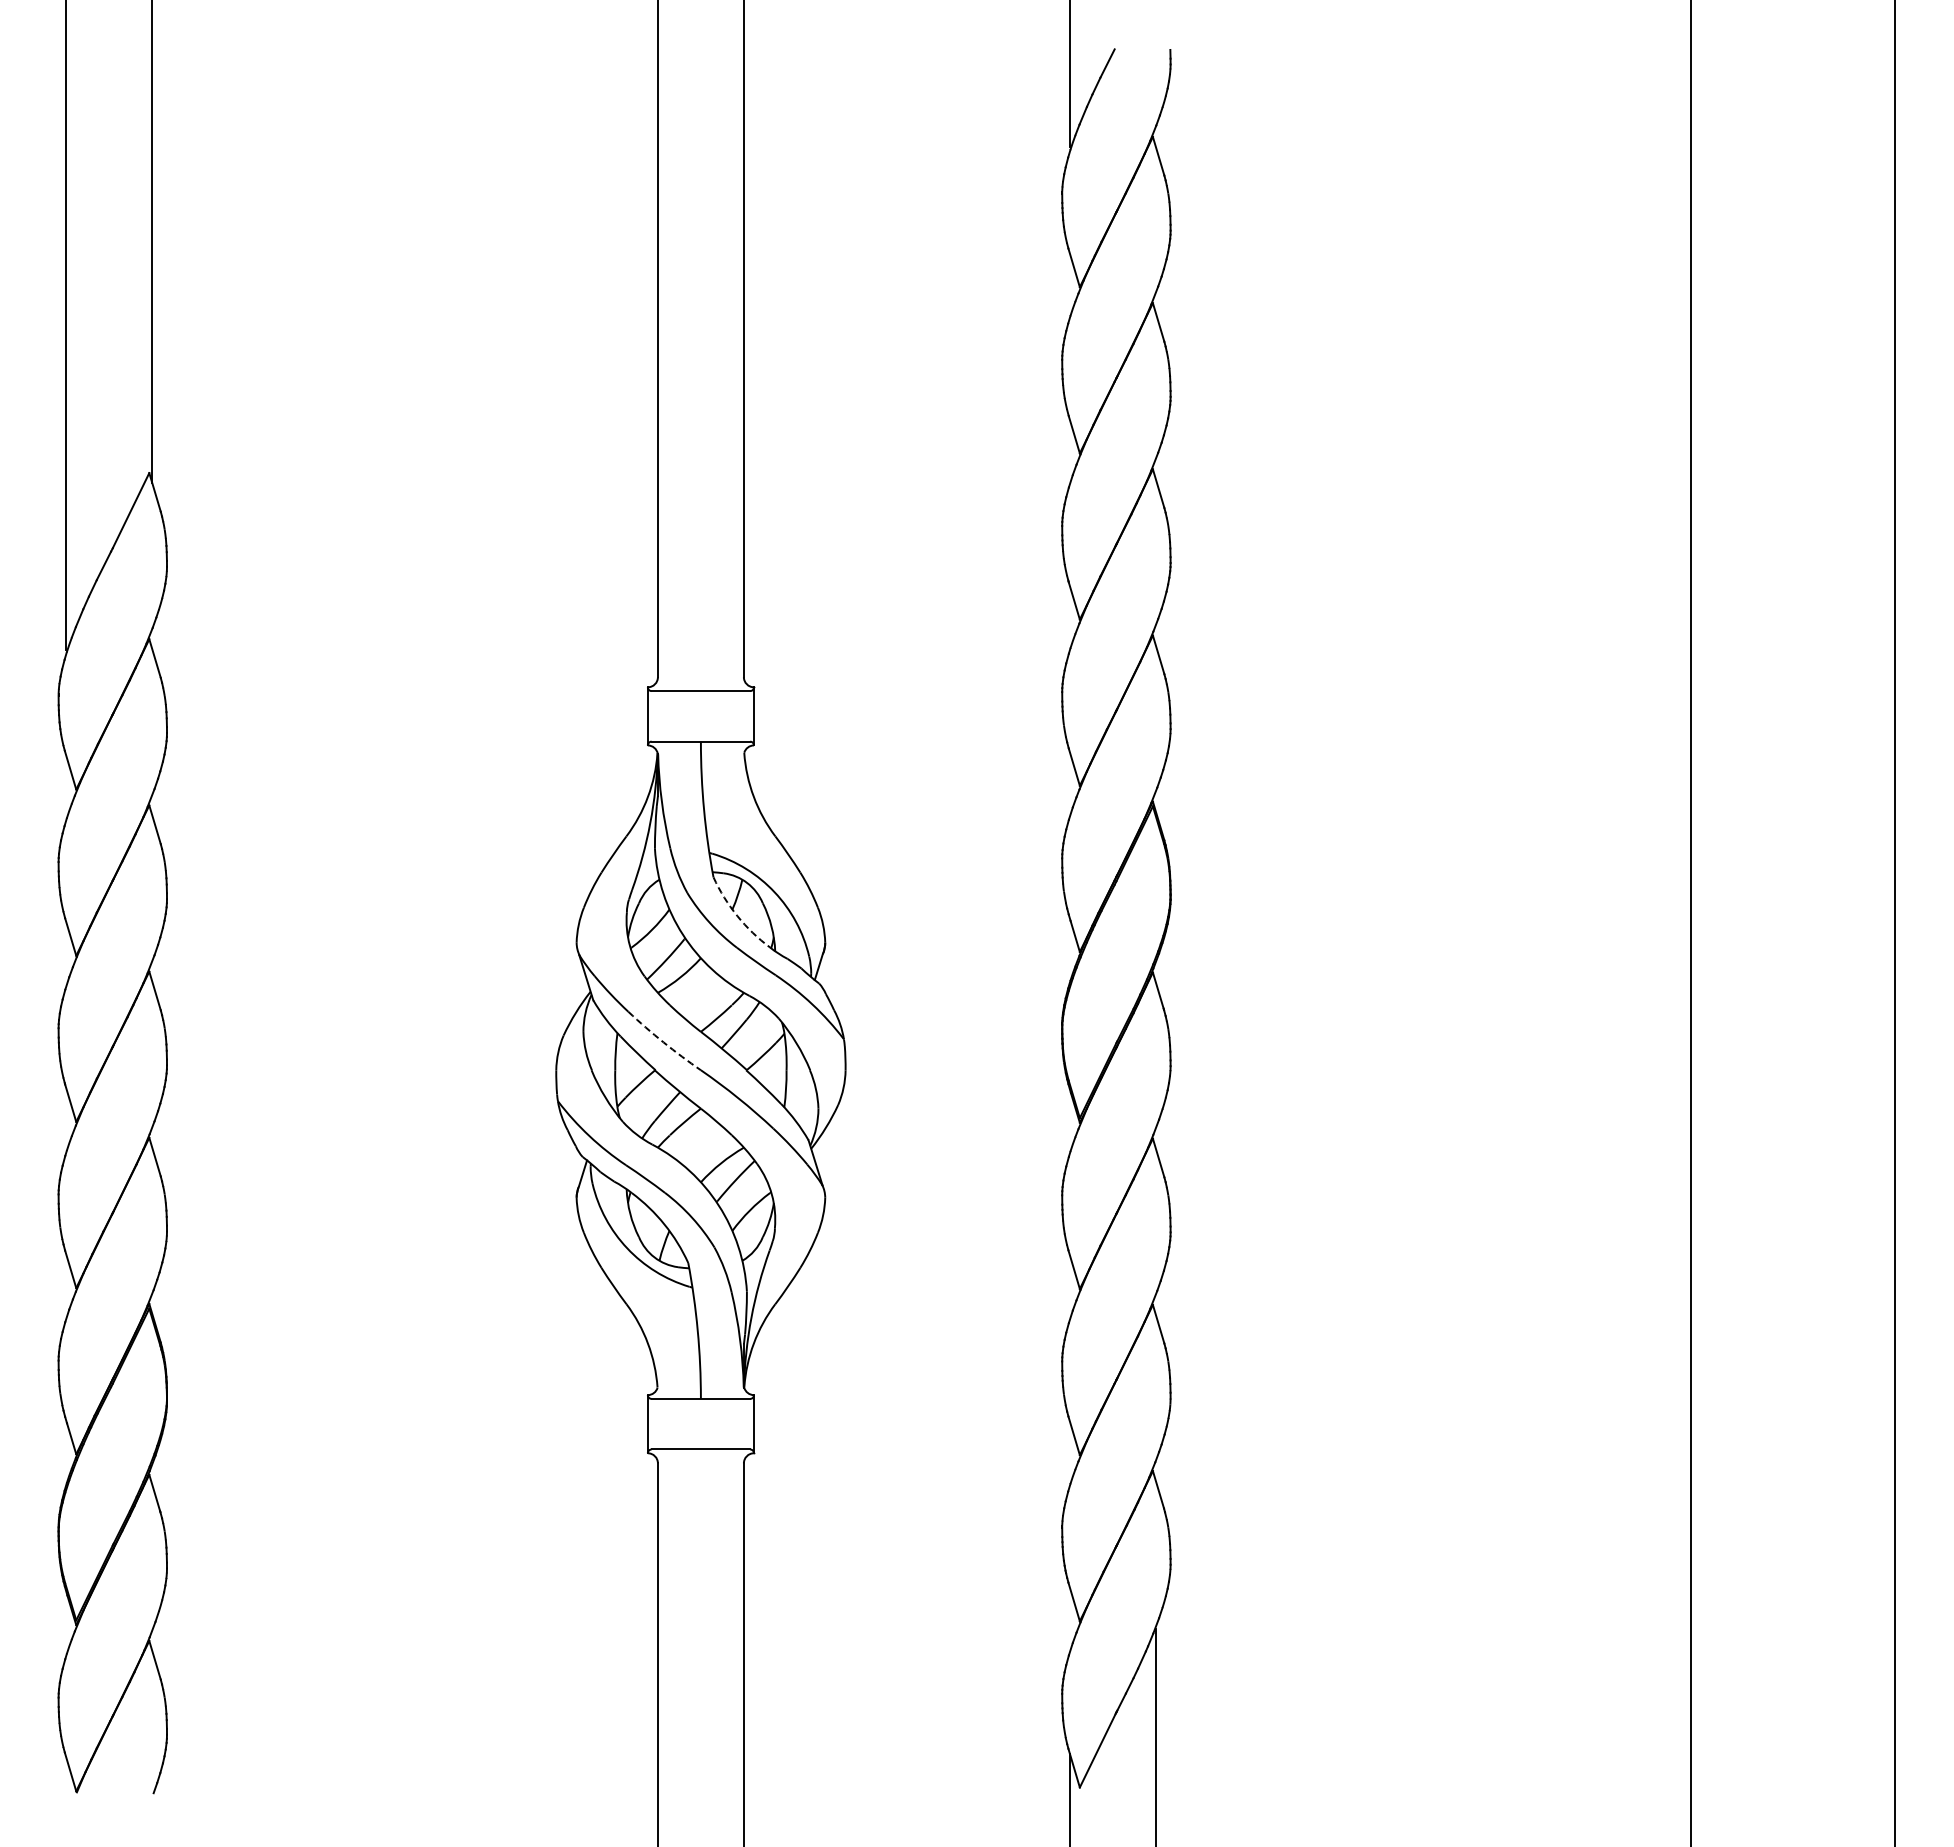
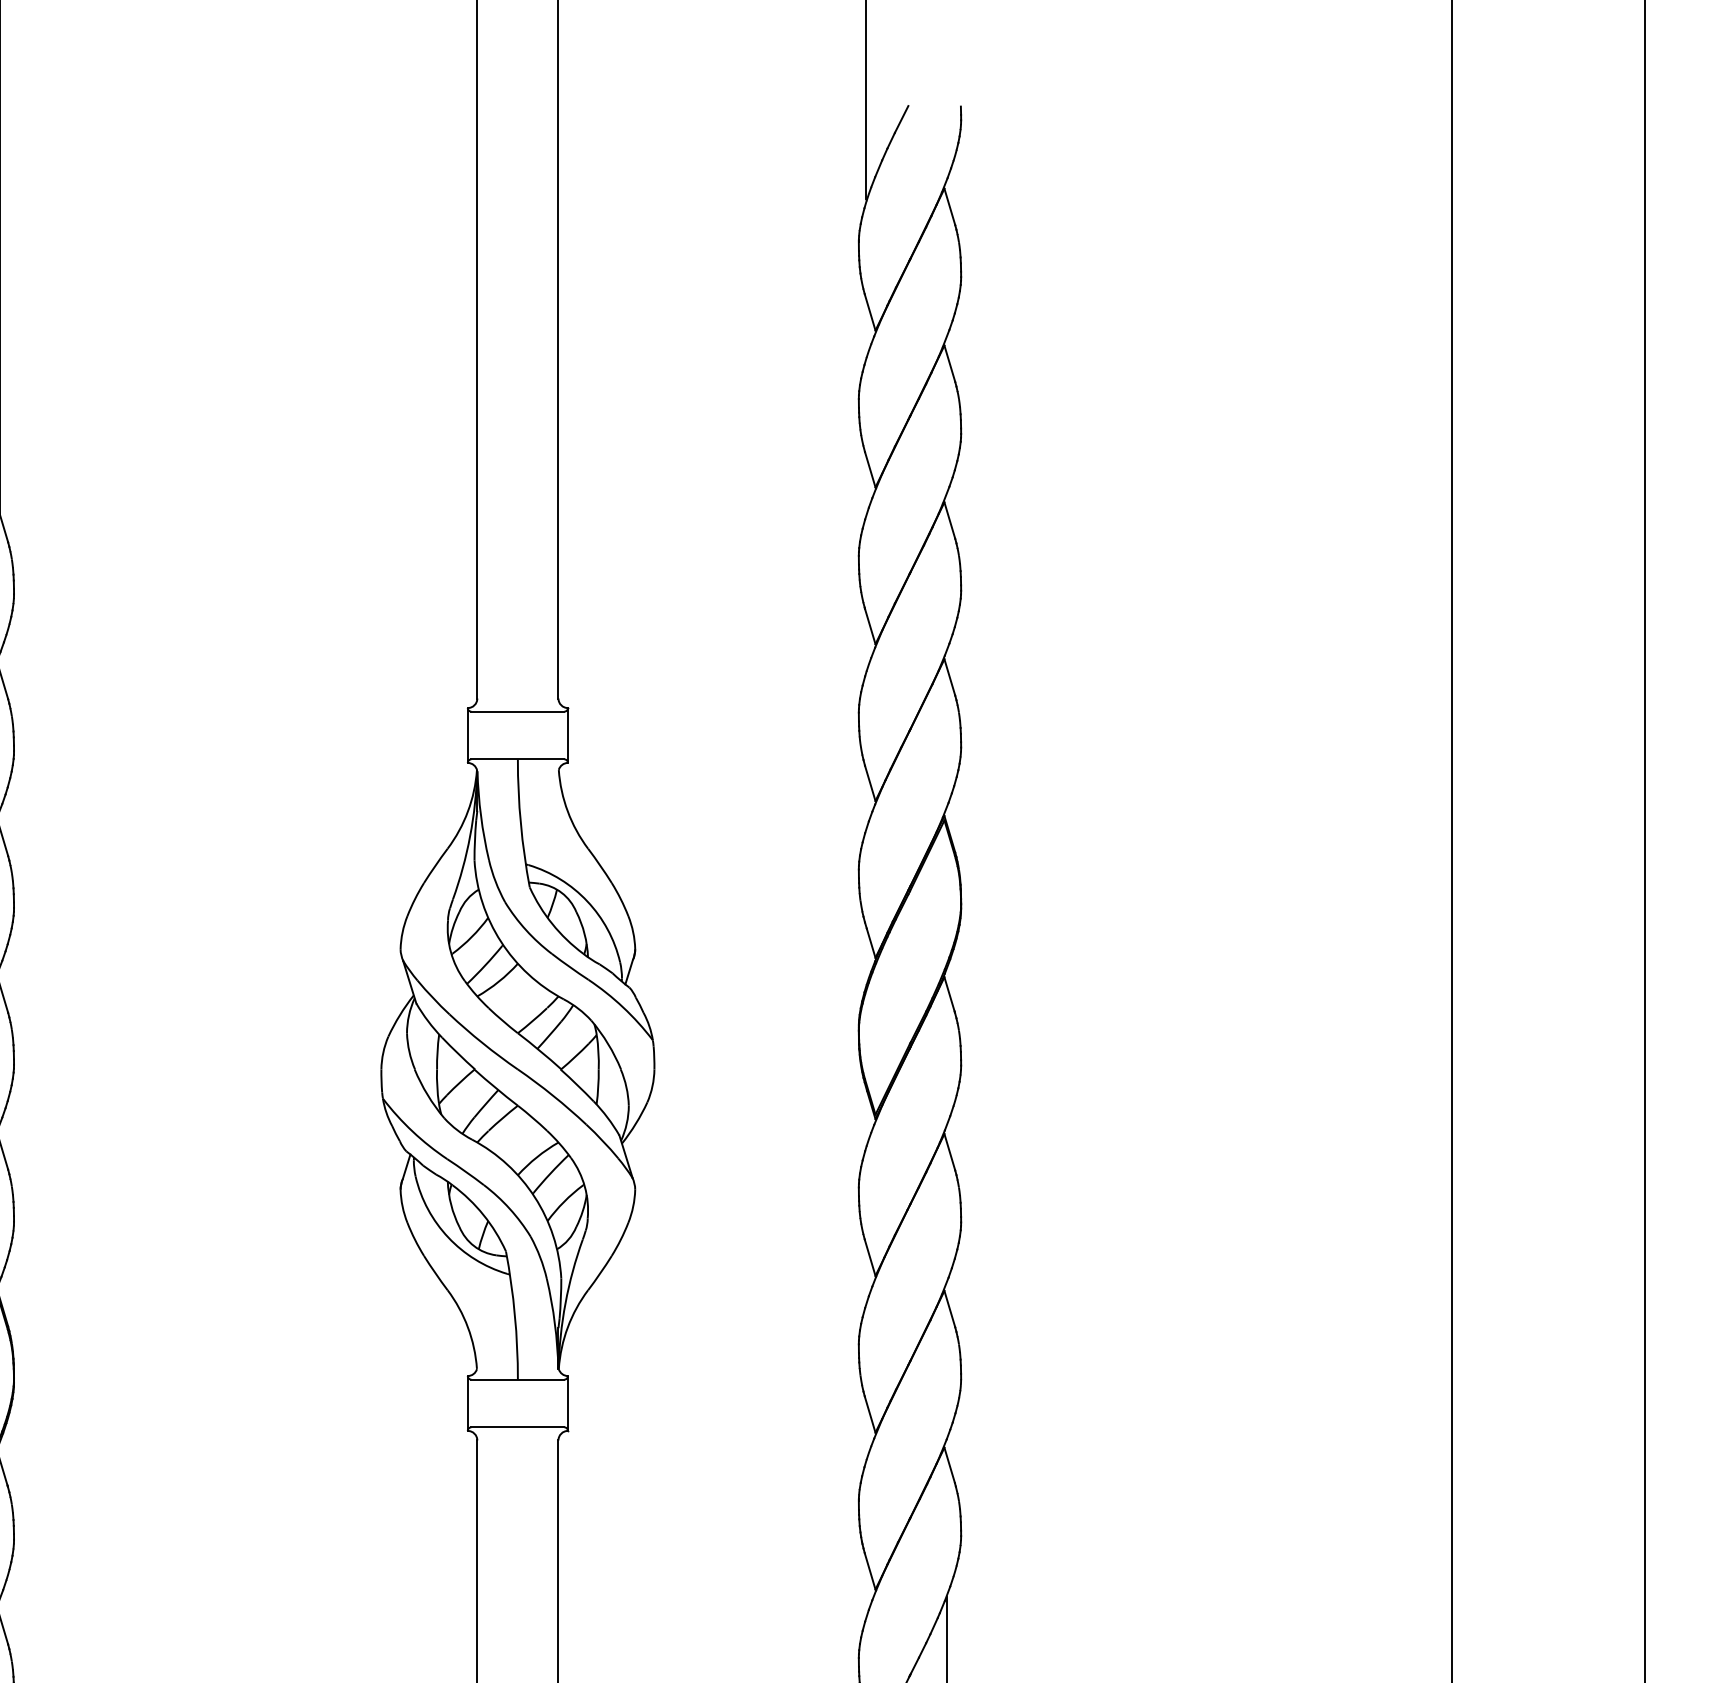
arc: (737, 916) -> (552, 924), dashed -> solid
arc: (663, 1042) -> (482, 1043), dashed -> solid

